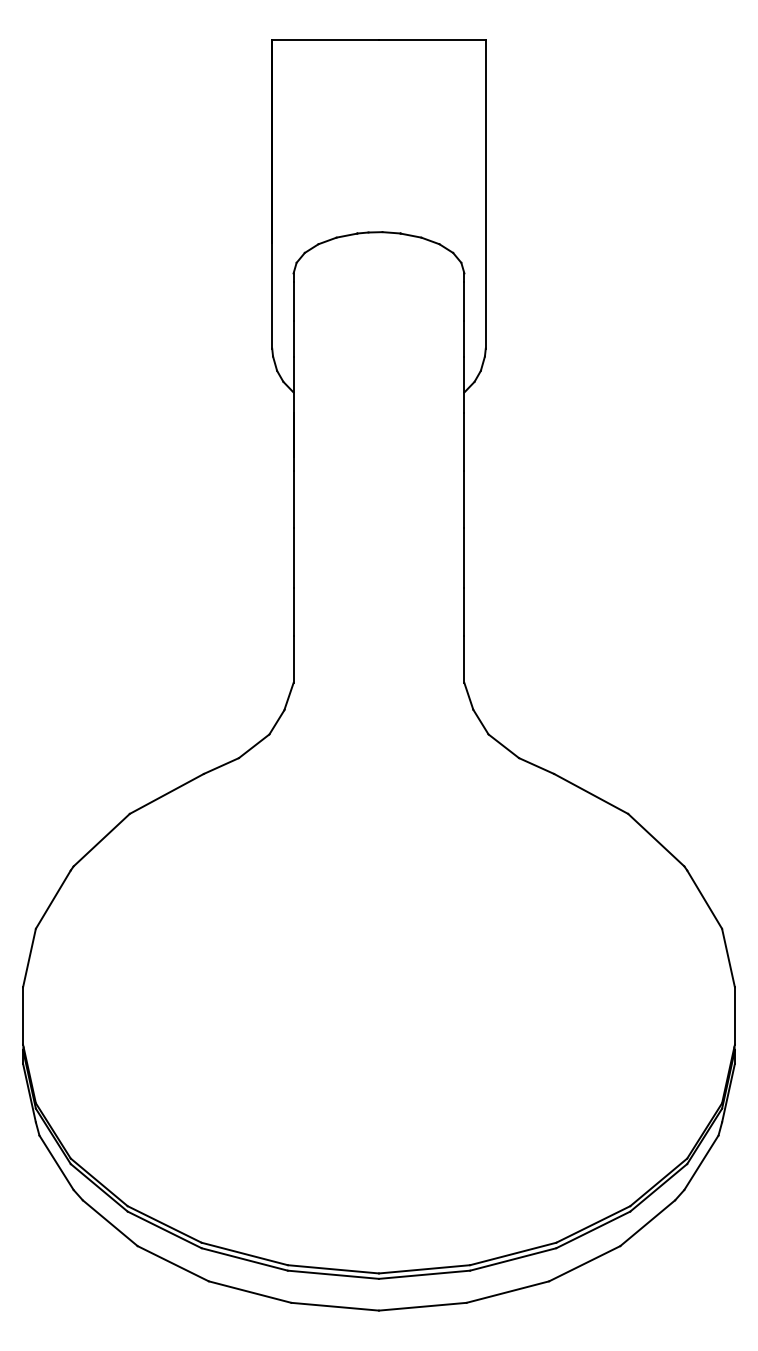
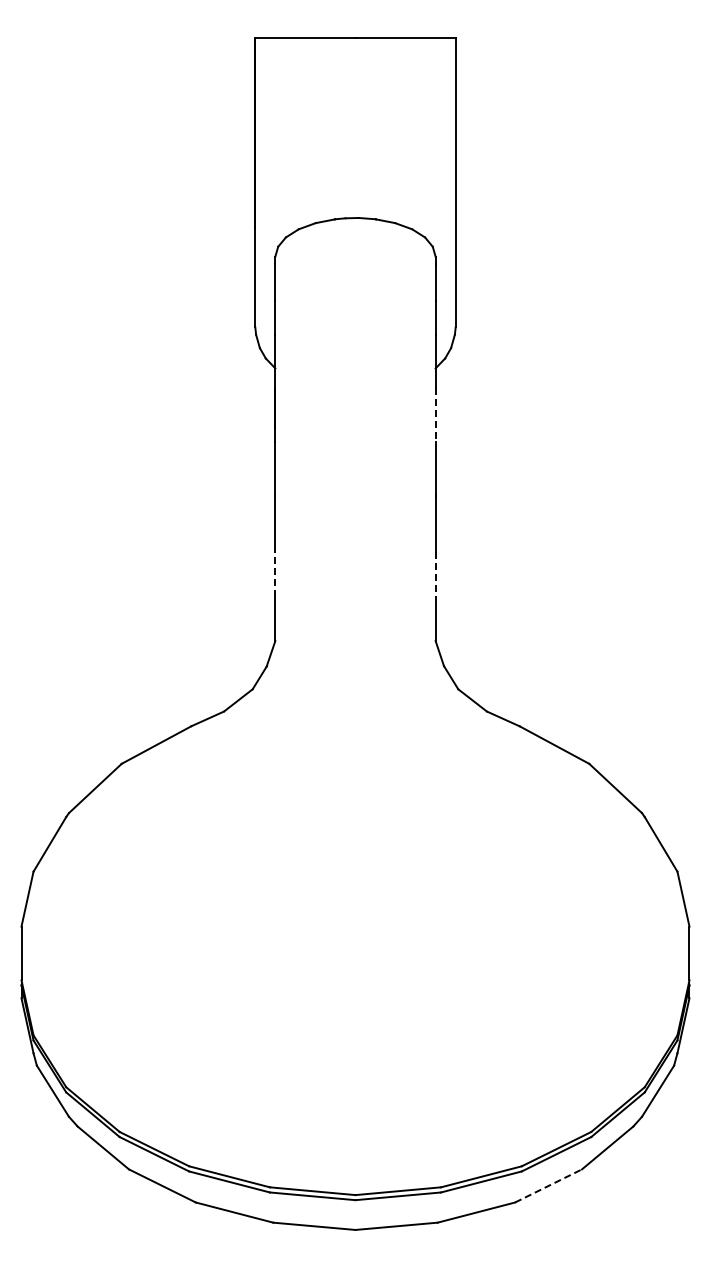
line: (464, 442) -> (435, 415), solid -> dashed
line: (293, 612) -> (275, 574), solid -> dashed
line: (464, 613) -> (435, 575), solid -> dashed
line: (584, 1263) -> (548, 1185), solid -> dashed

